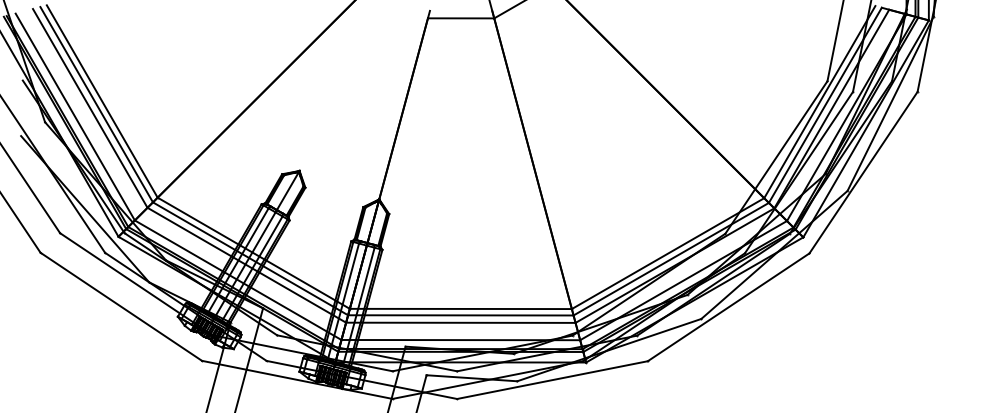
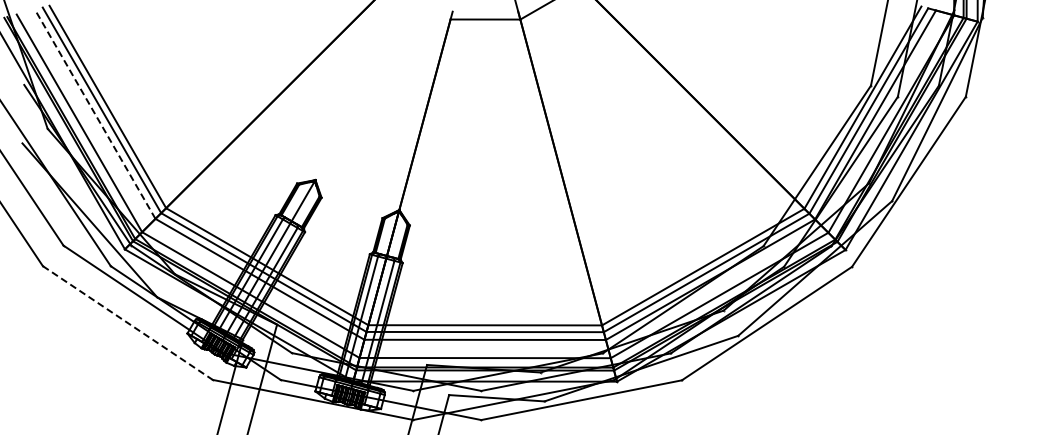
line: (90, 108) -> (95, 114), solid -> dashed
line: (121, 307) -> (128, 323), solid -> dashed

